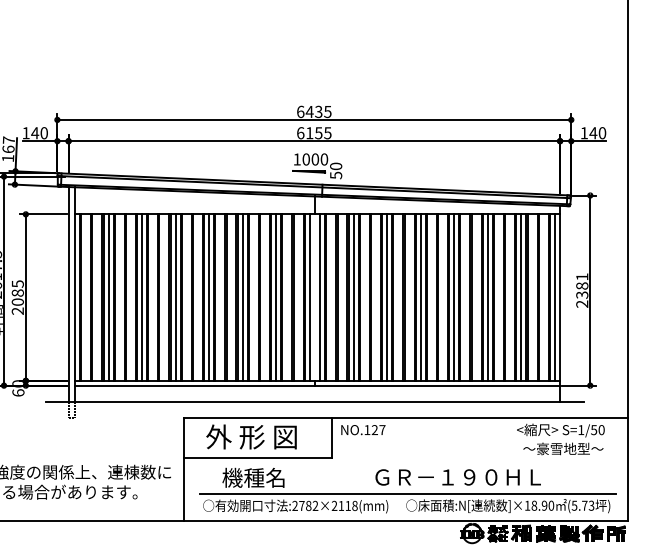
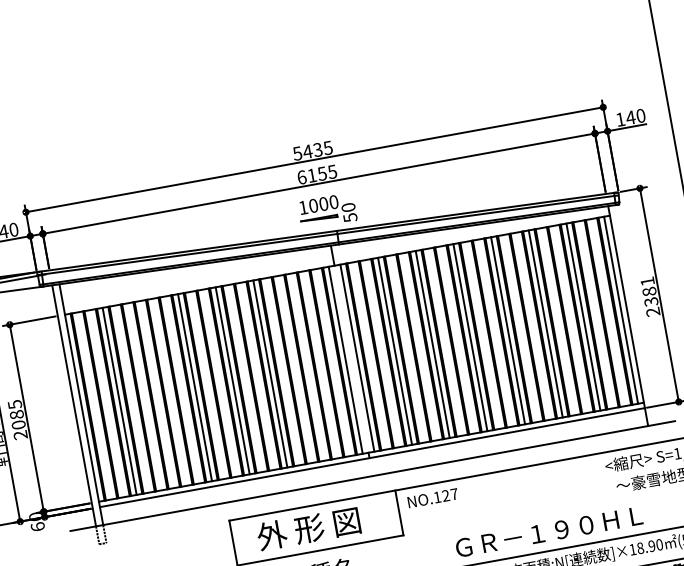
text: (300, 111) -> (297, 153), 6435 -> 5435
line: (142, 297) -> (157, 394), removed
line: (276, 297) -> (308, 366), removed

